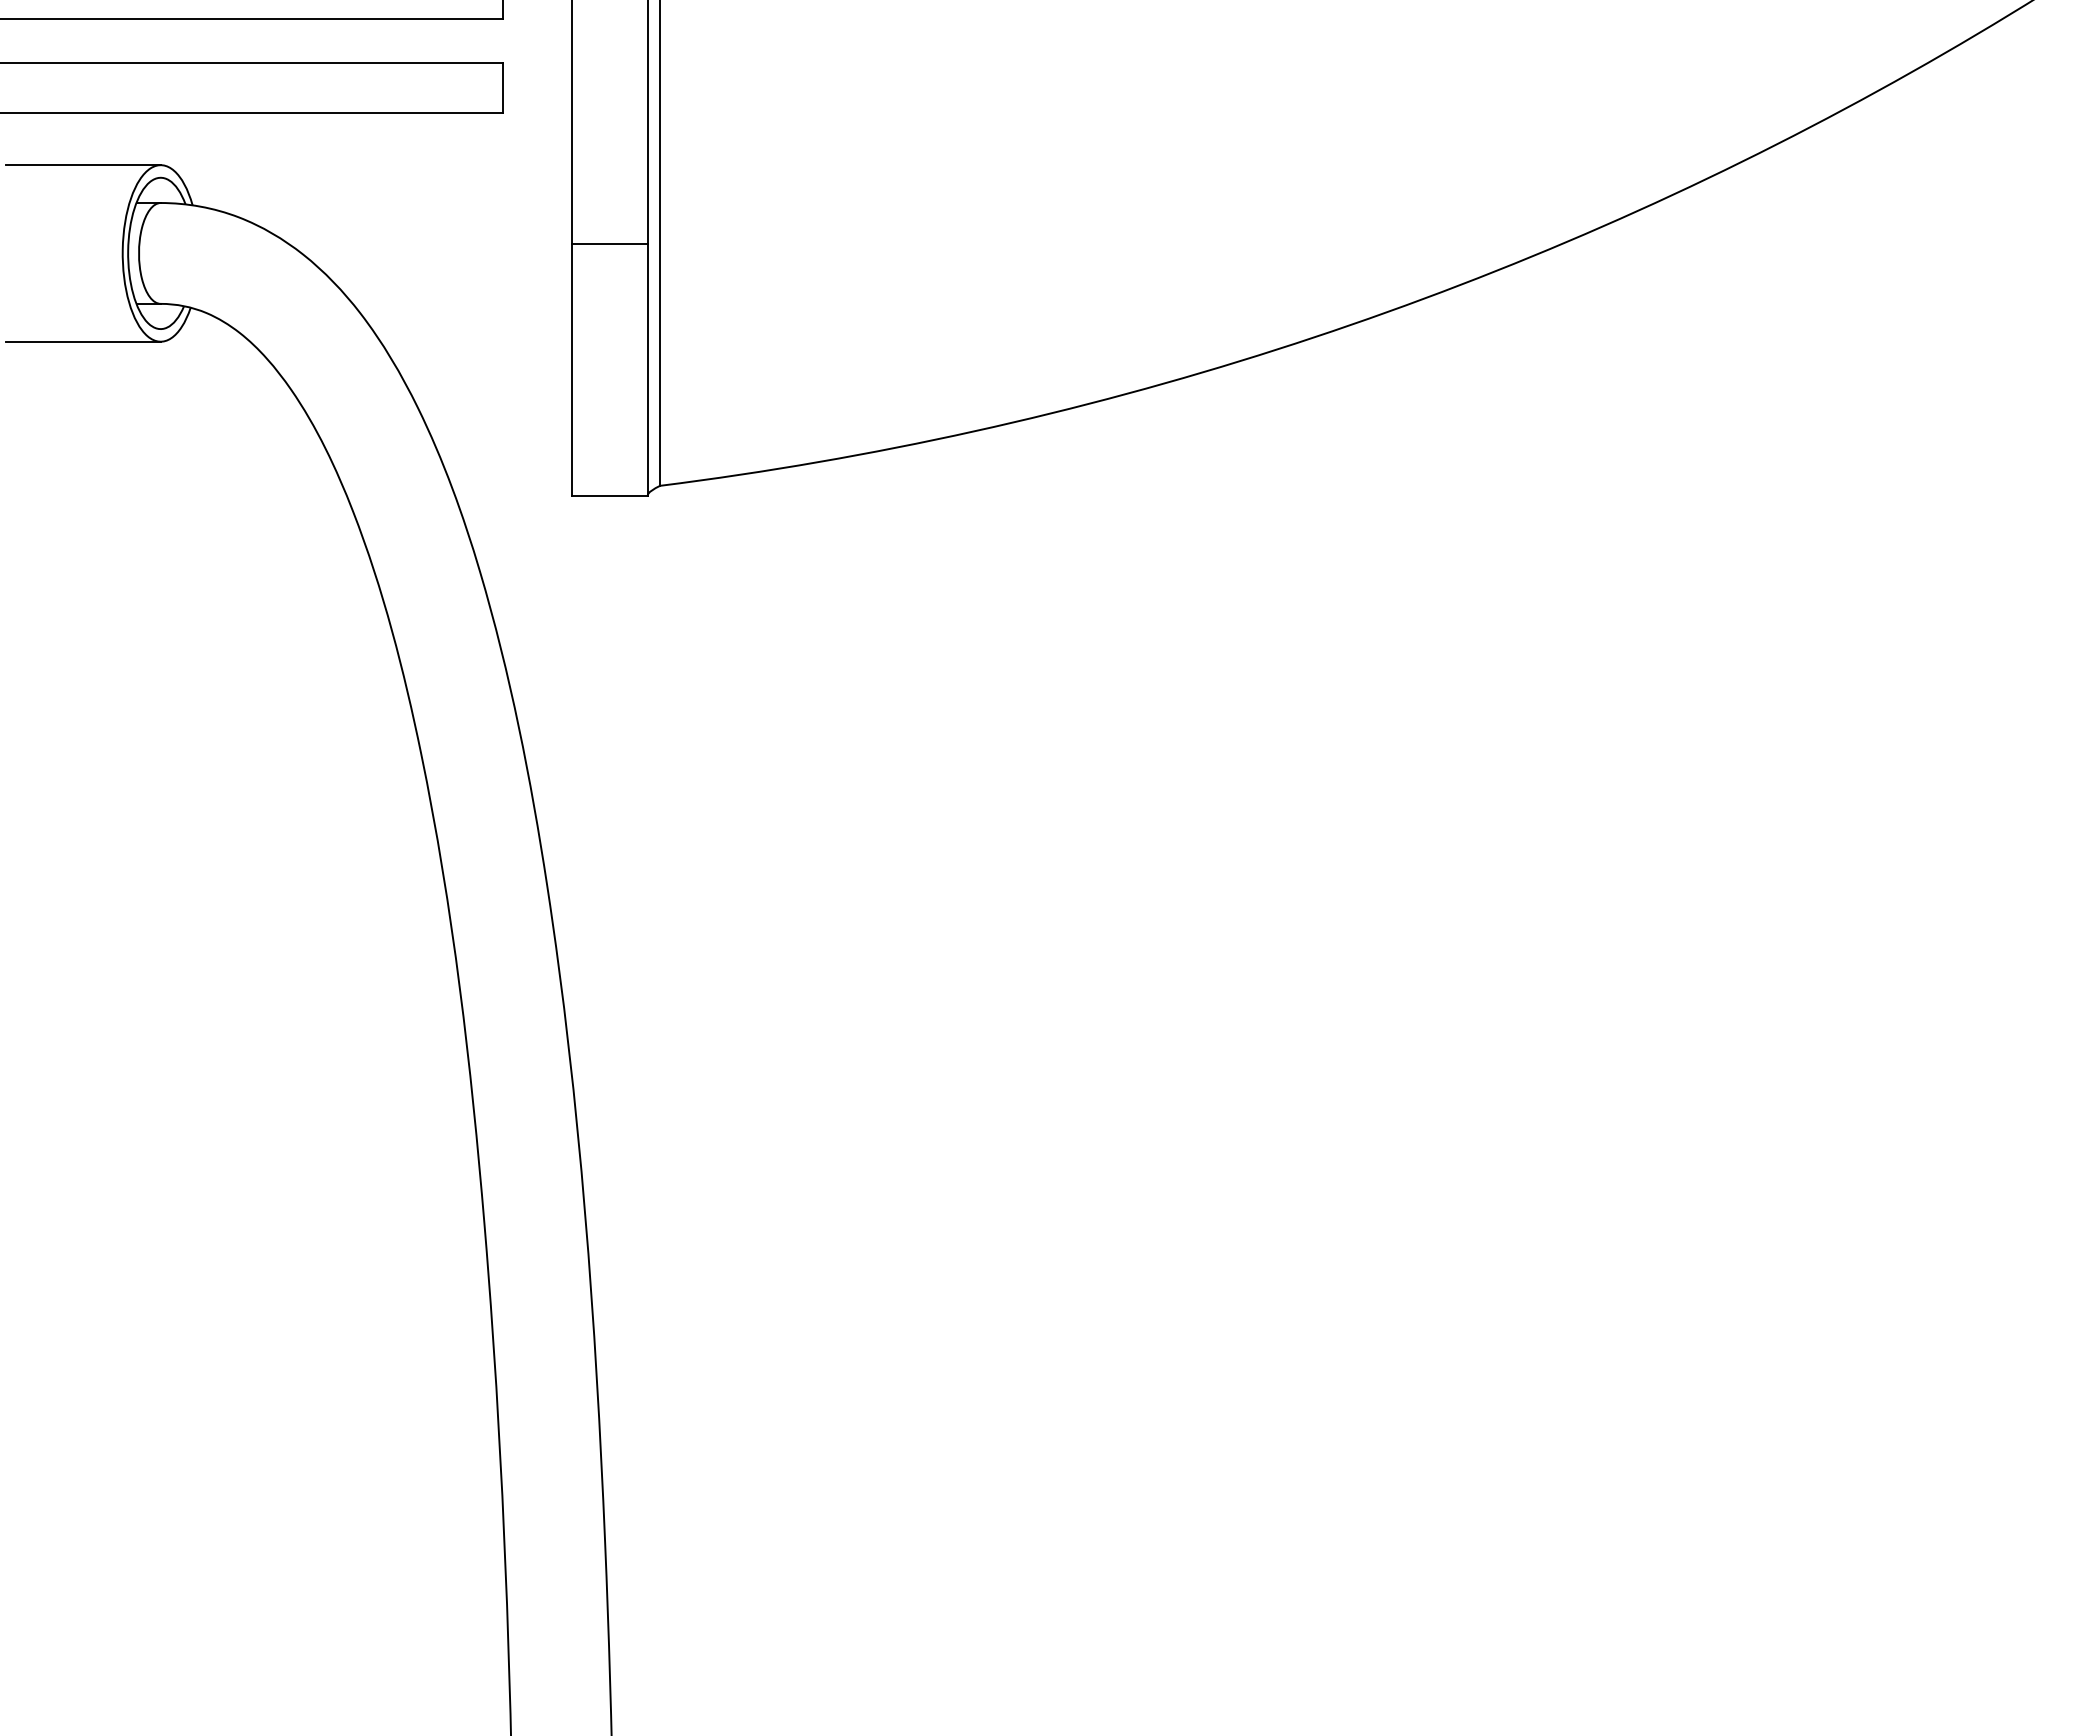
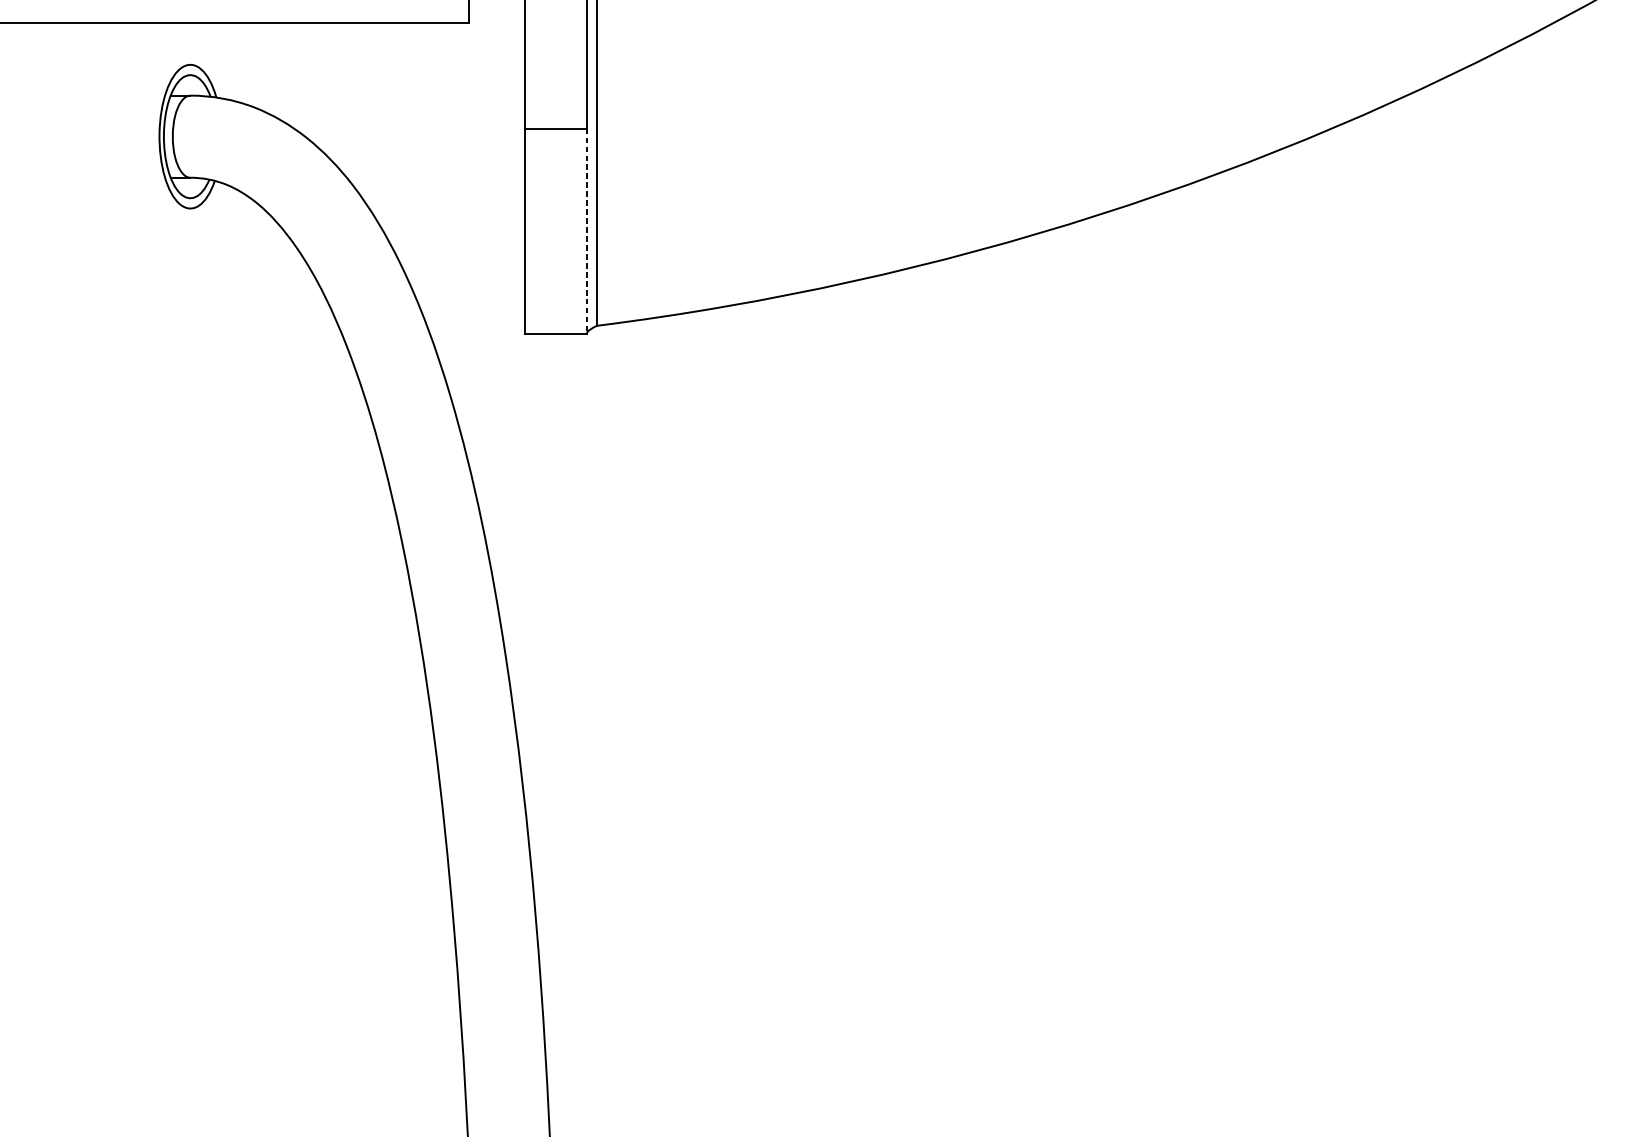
line: (83, 165) -> (127, 65), removed
line: (83, 341) -> (127, 208), removed
line: (647, 370) -> (586, 231), solid -> dashed

